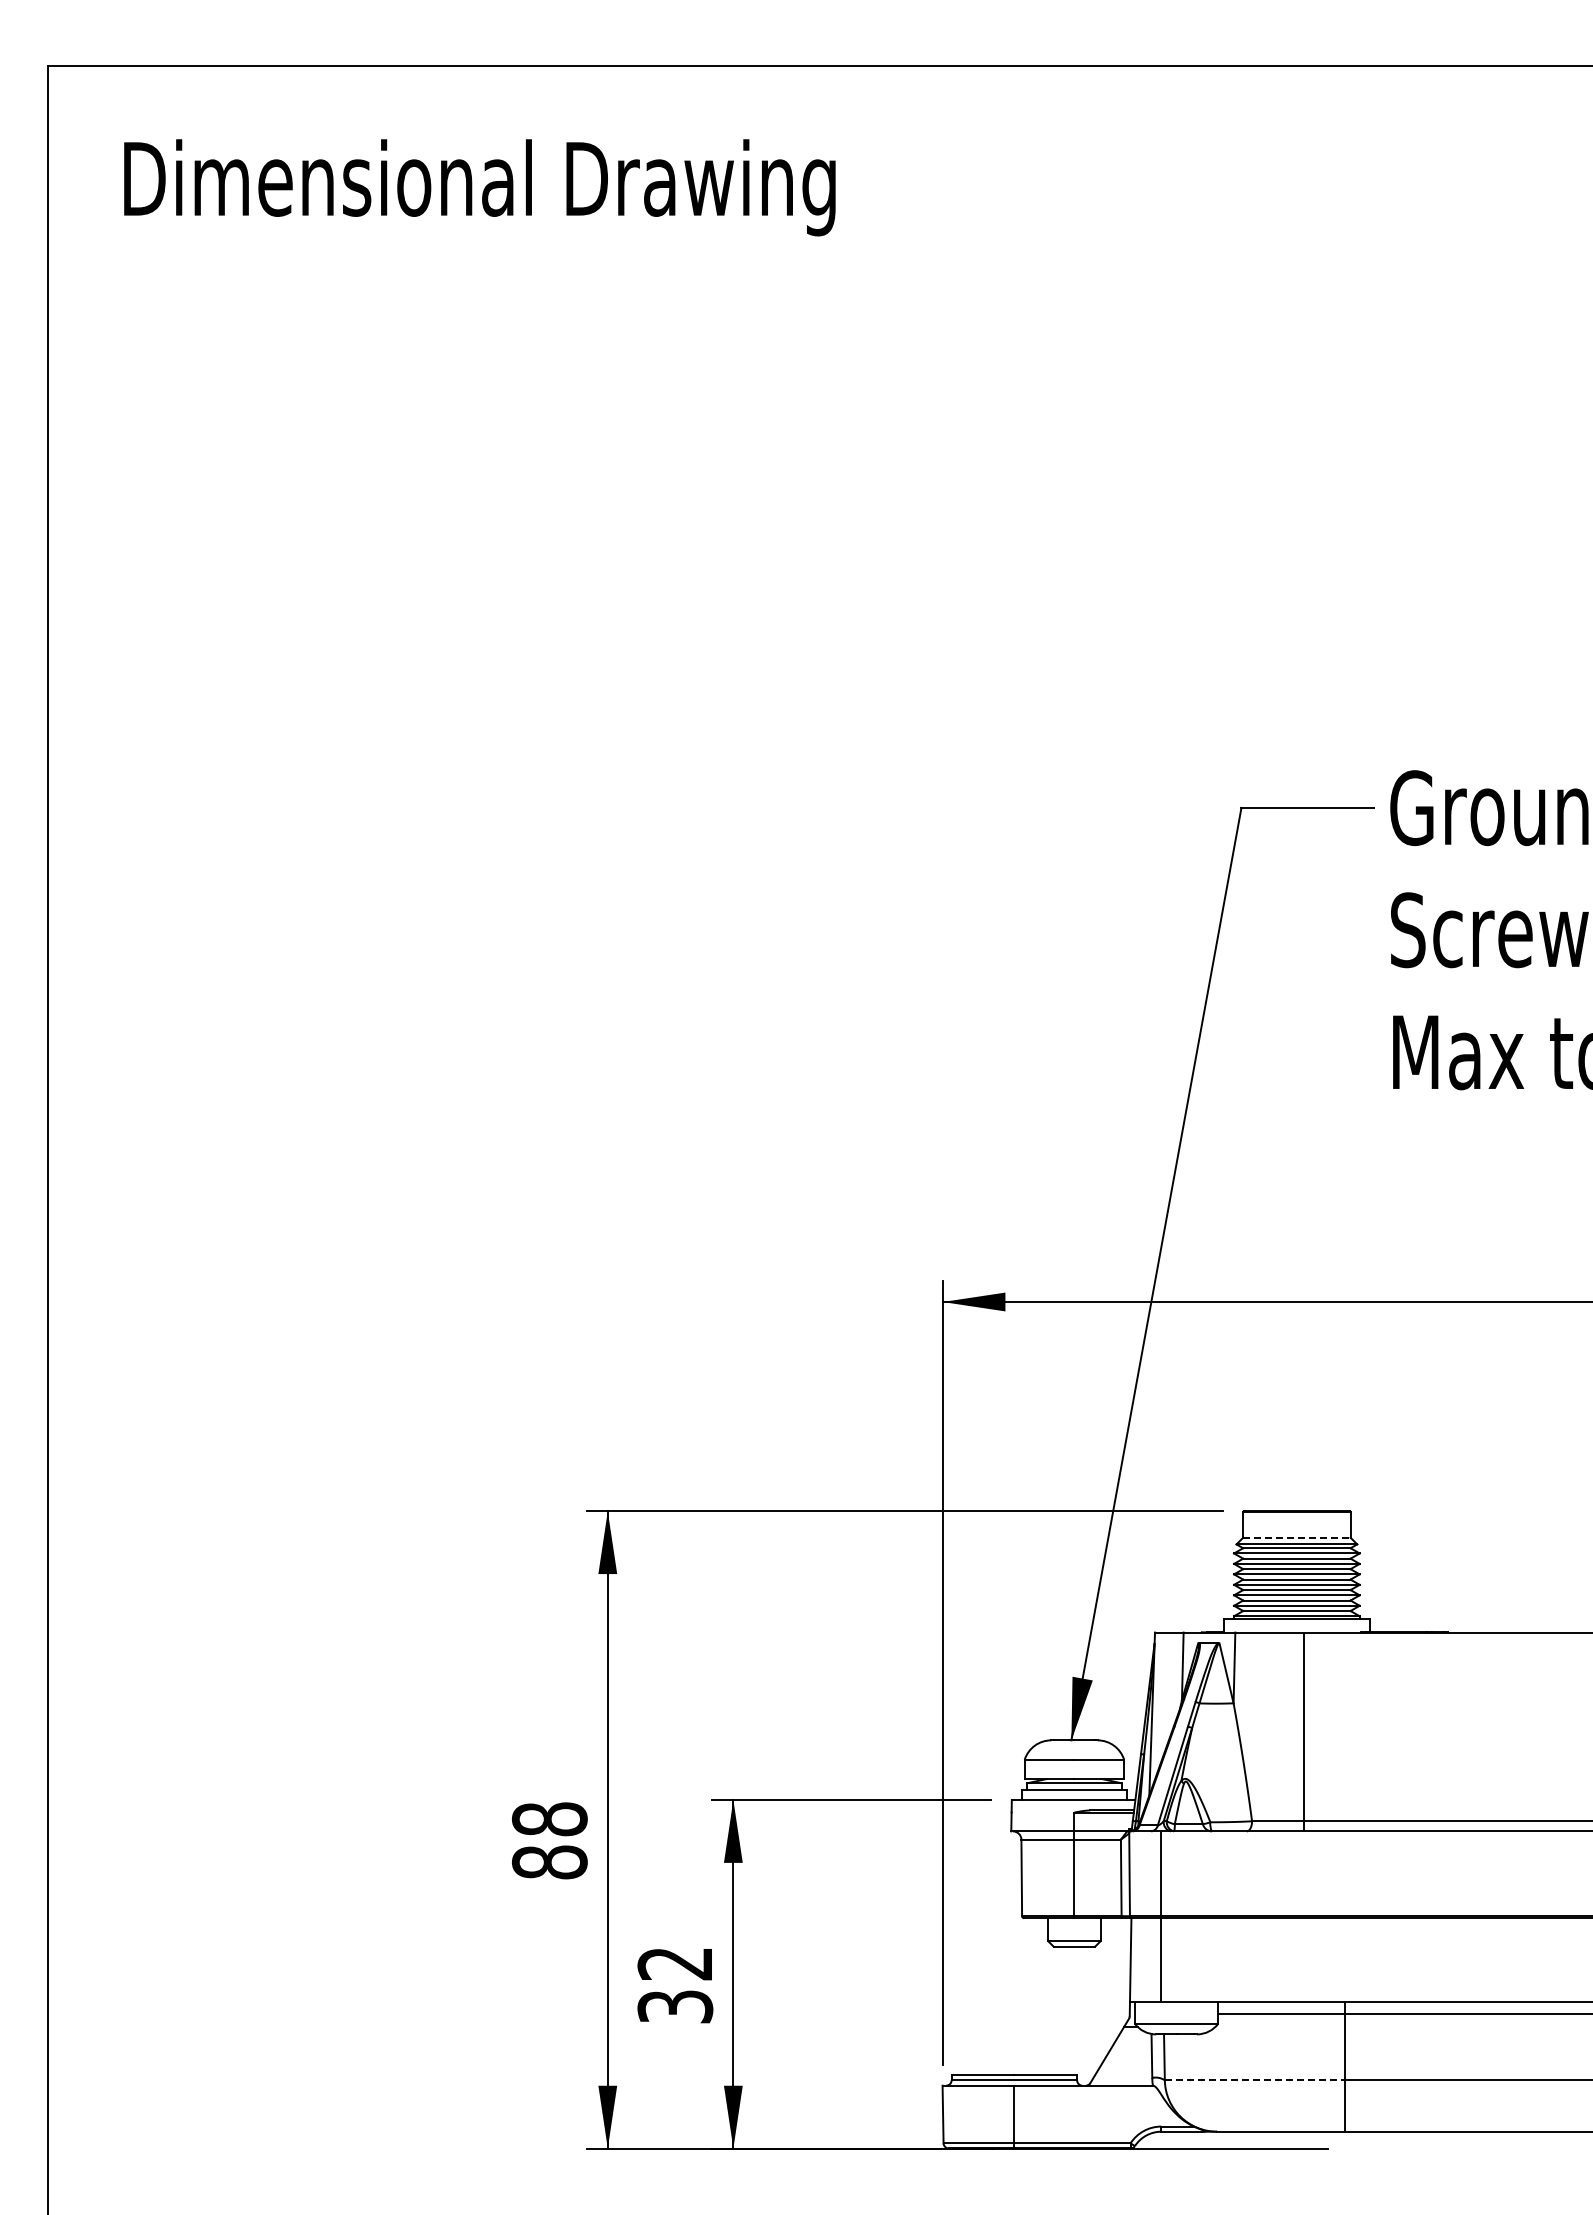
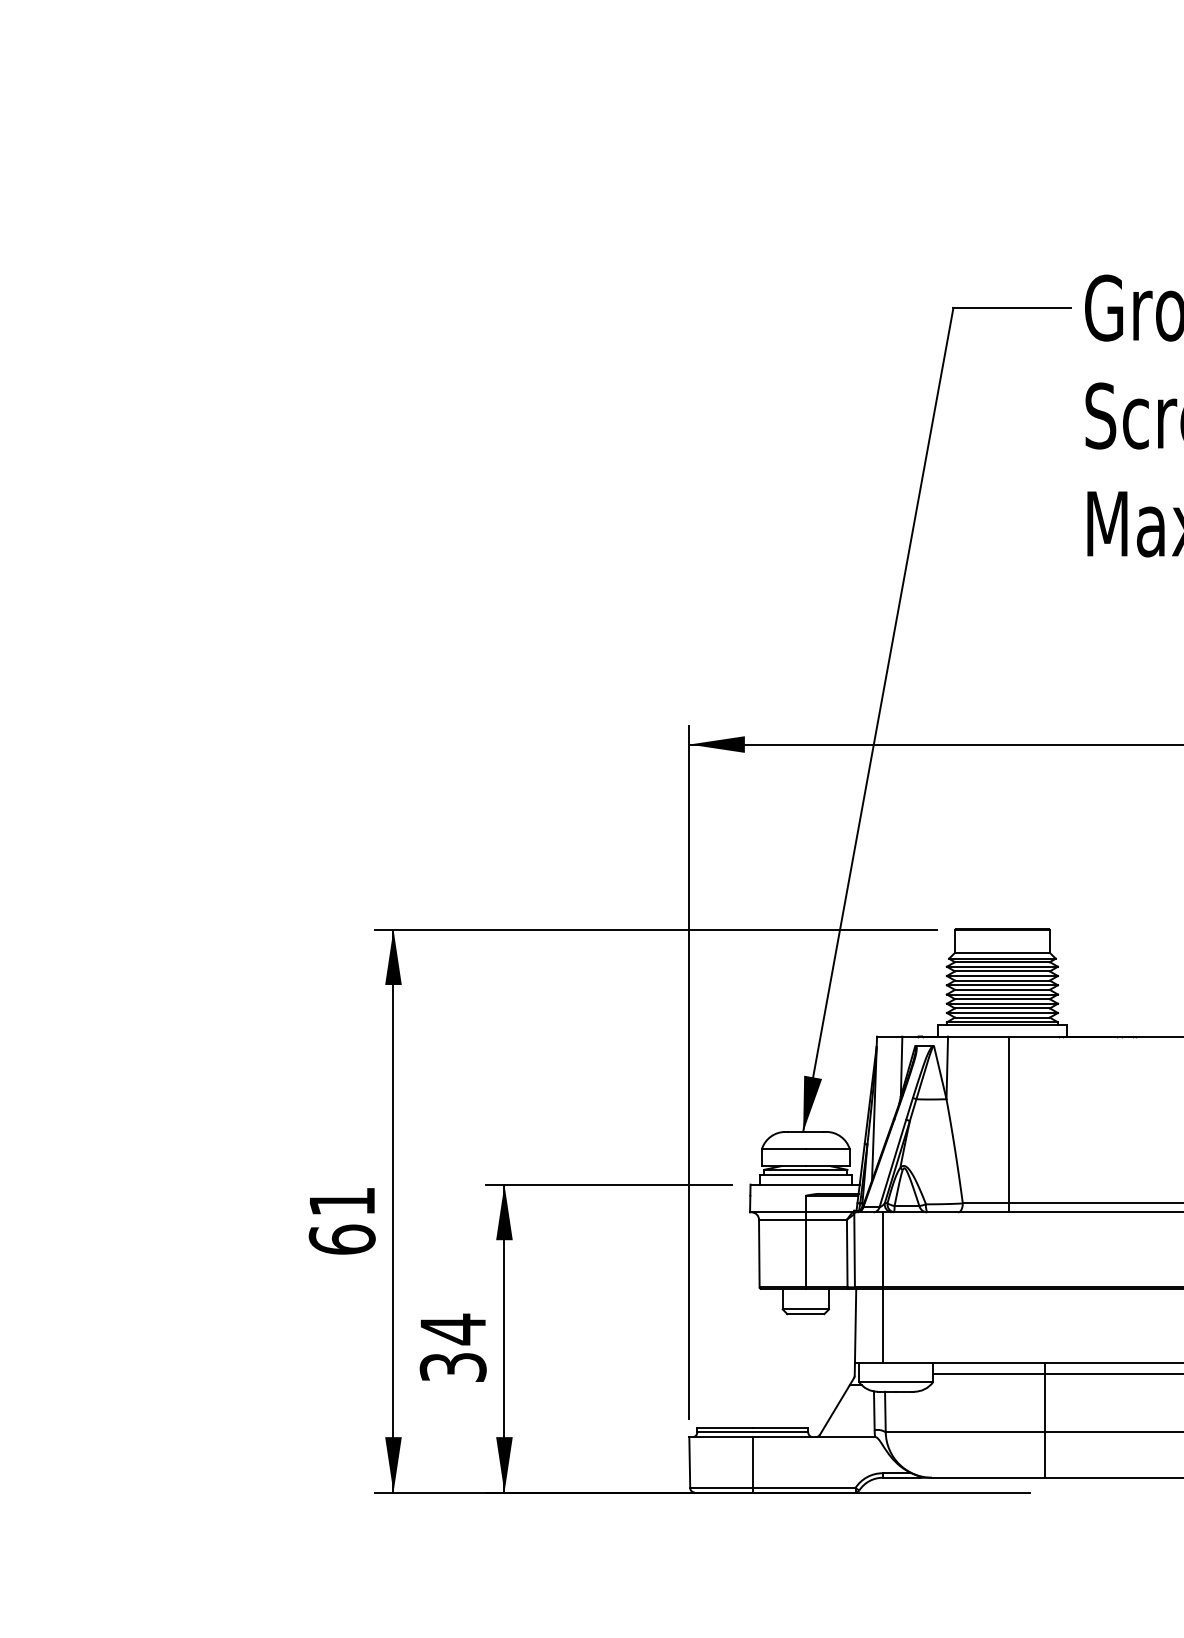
line: (1296, 1537) -> (1002, 952), dashed -> solid
text: (549, 1840) -> (341, 1220), 88 -> 61
text: (674, 1963) -> (452, 1329), 32 -> 34
line: (1255, 2080) -> (965, 1432), dashed -> solid

